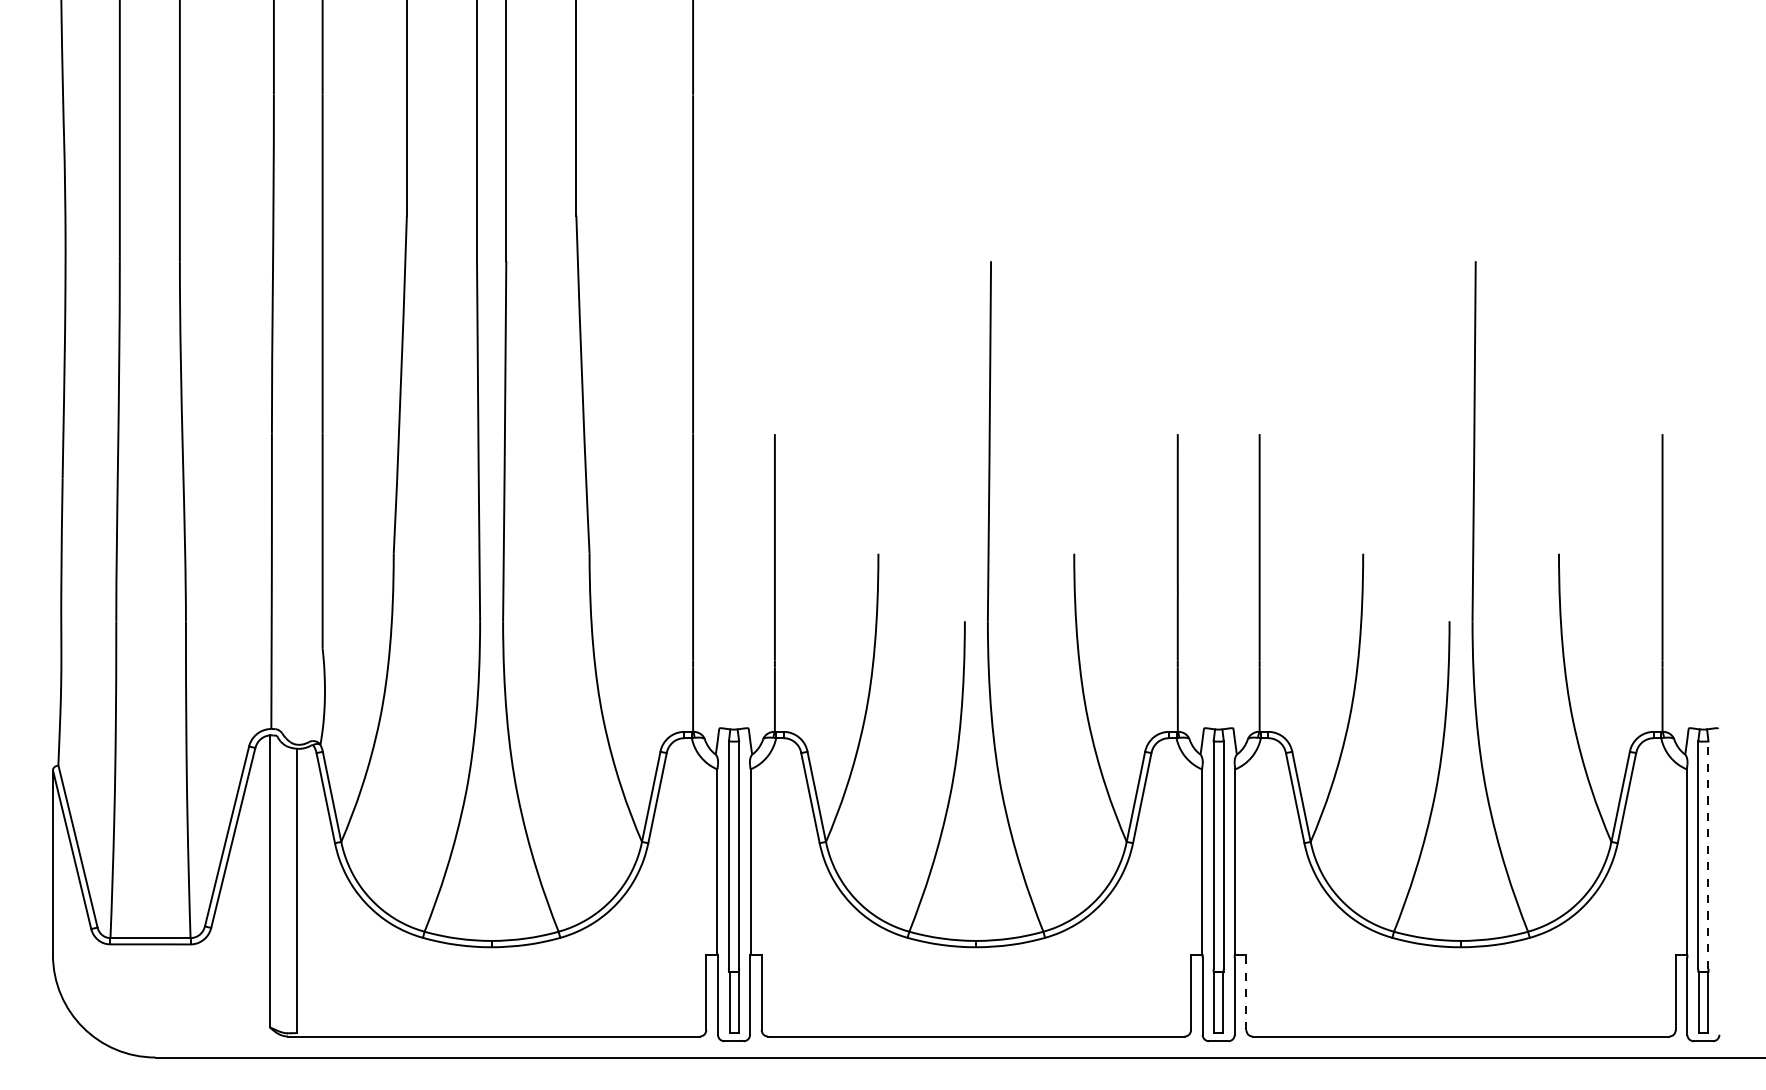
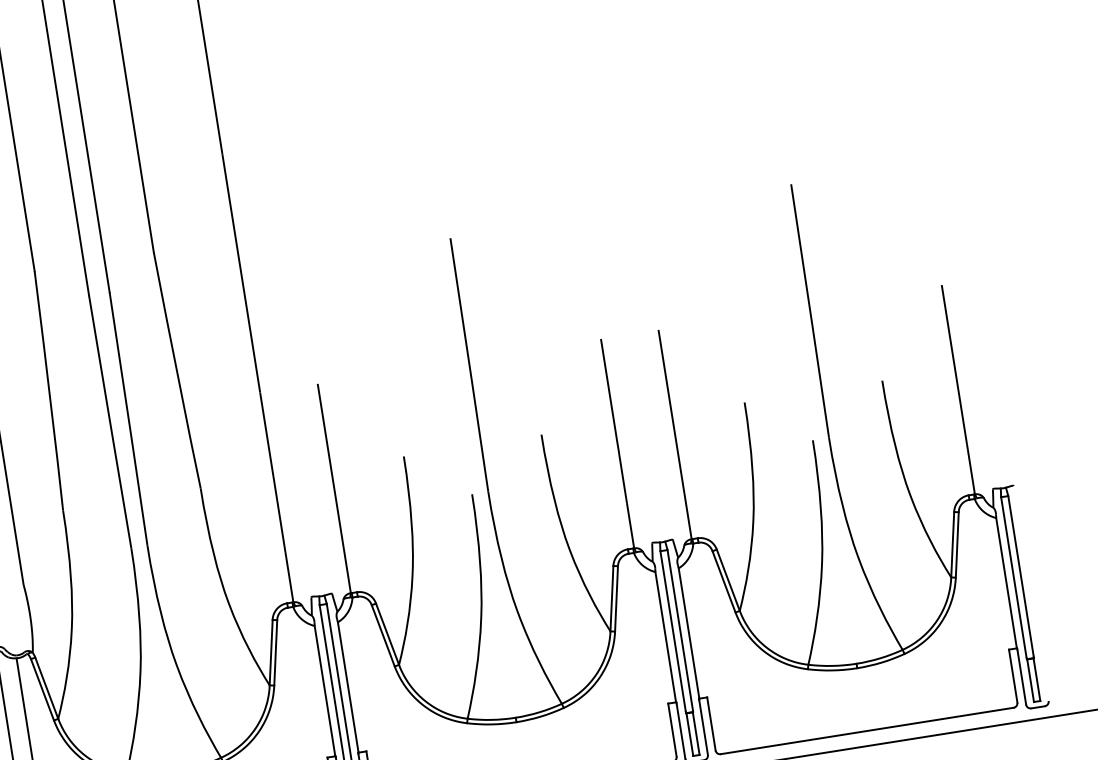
line: (1708, 855) -> (1020, 576), dashed -> solid
line: (1246, 992) -> (711, 723), dashed -> solid

